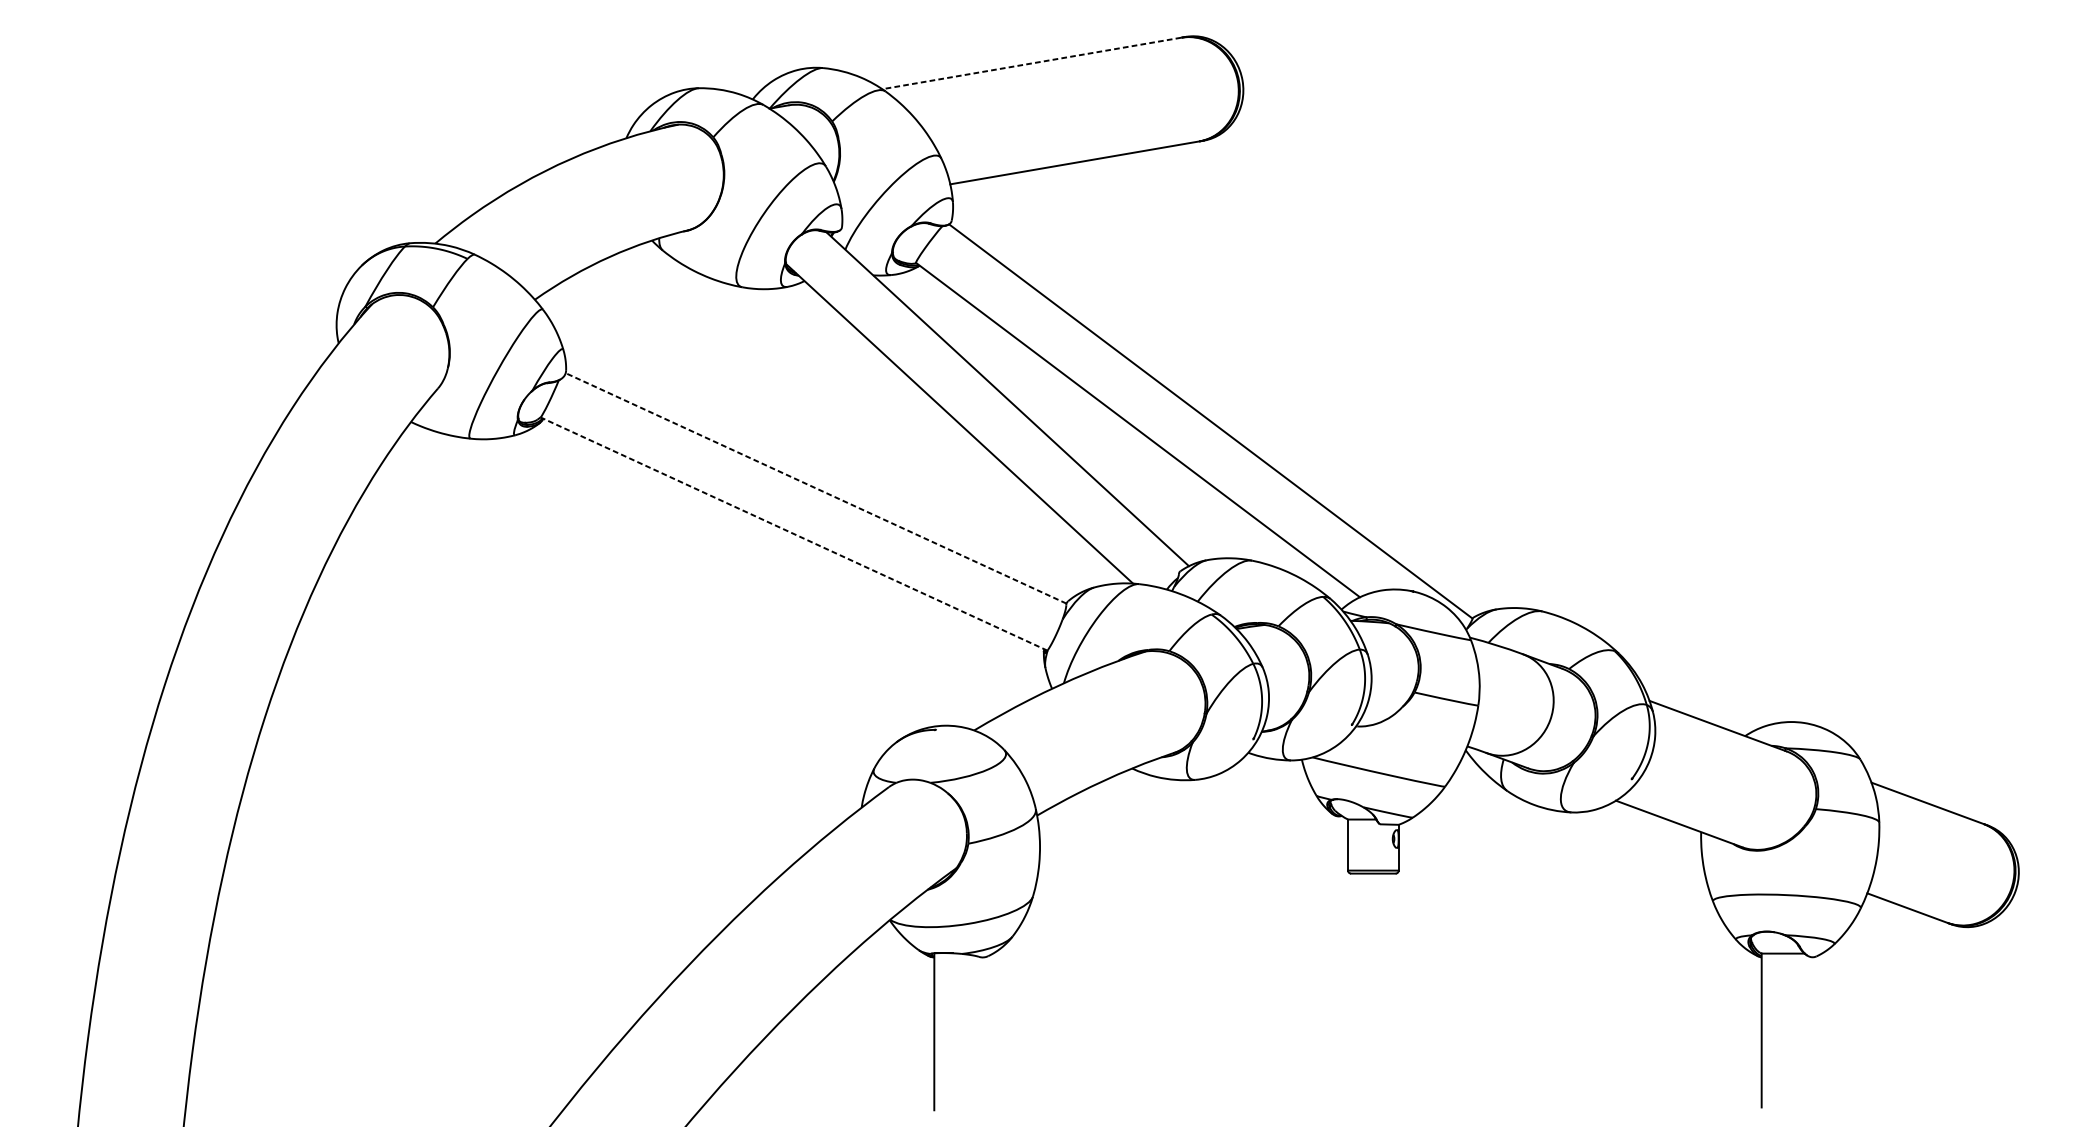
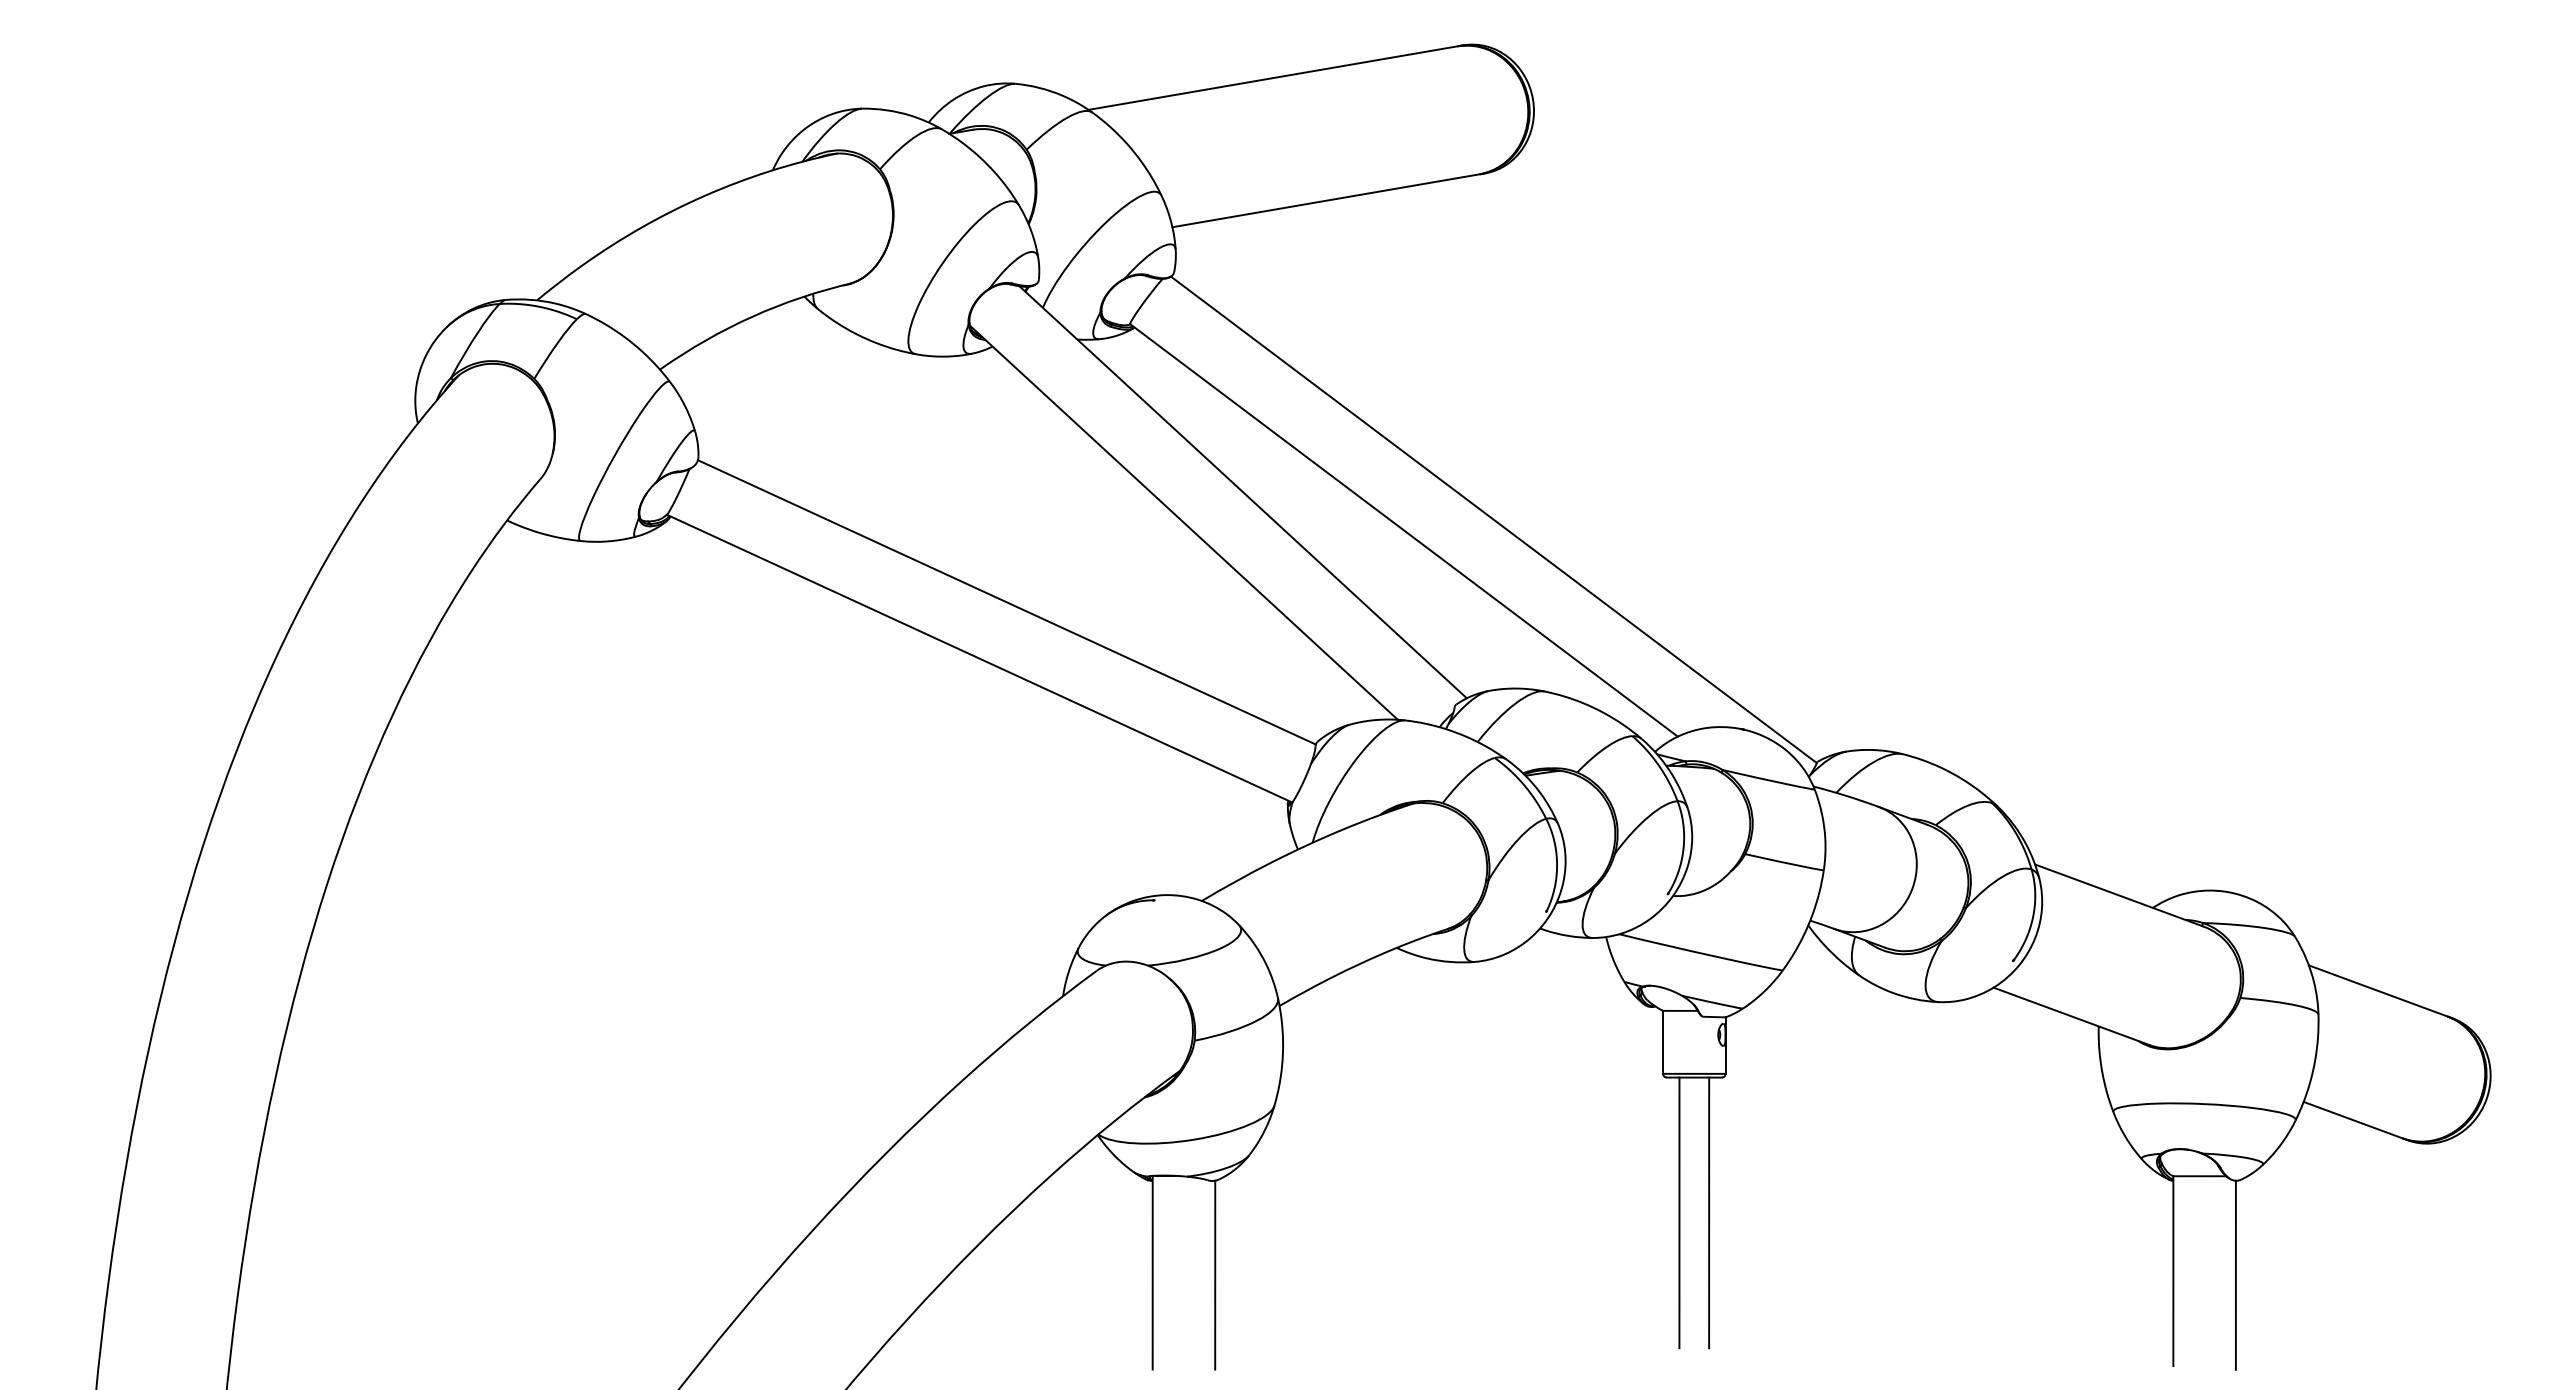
line: (1031, 63) -> (1272, 78), dashed -> solid
line: (815, 488) -> (1006, 602), dashed -> solid
line: (793, 533) -> (979, 658), dashed -> solid
line: (1361, 982) -> (1679, 1212), added
line: (1385, 982) -> (1709, 1212), added
line: (985, 1033) -> (1215, 1274), added
line: (1812, 1033) -> (2235, 1274), added

